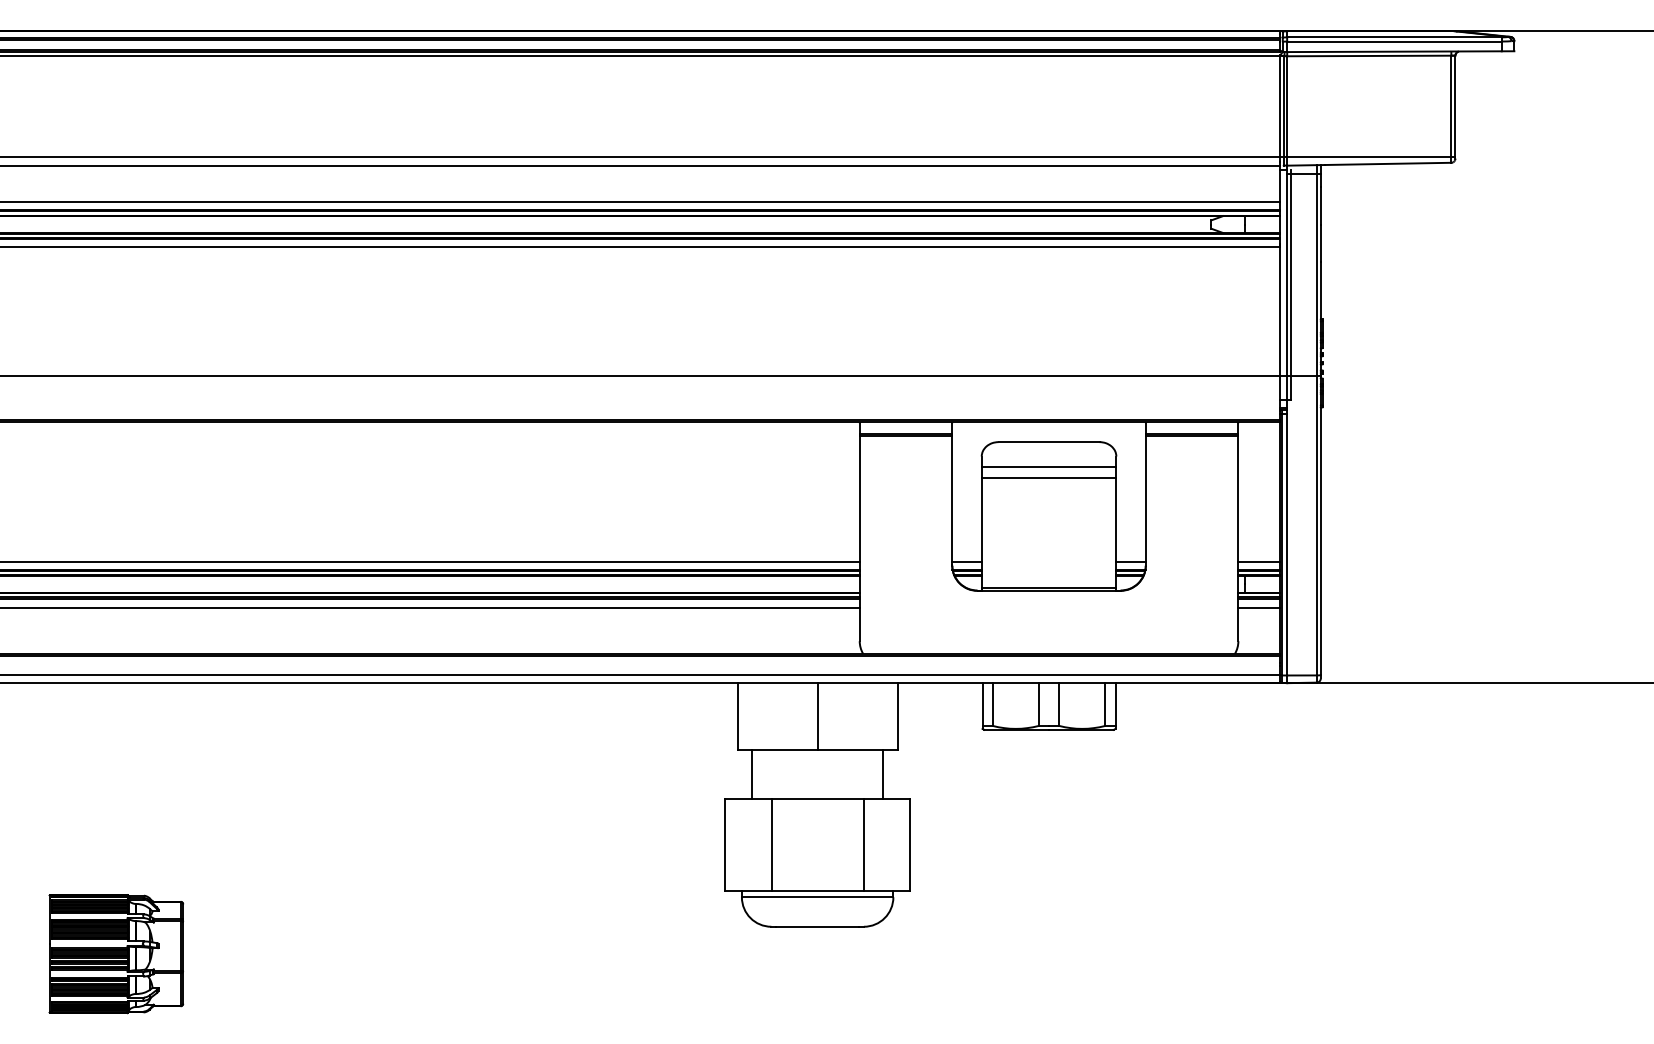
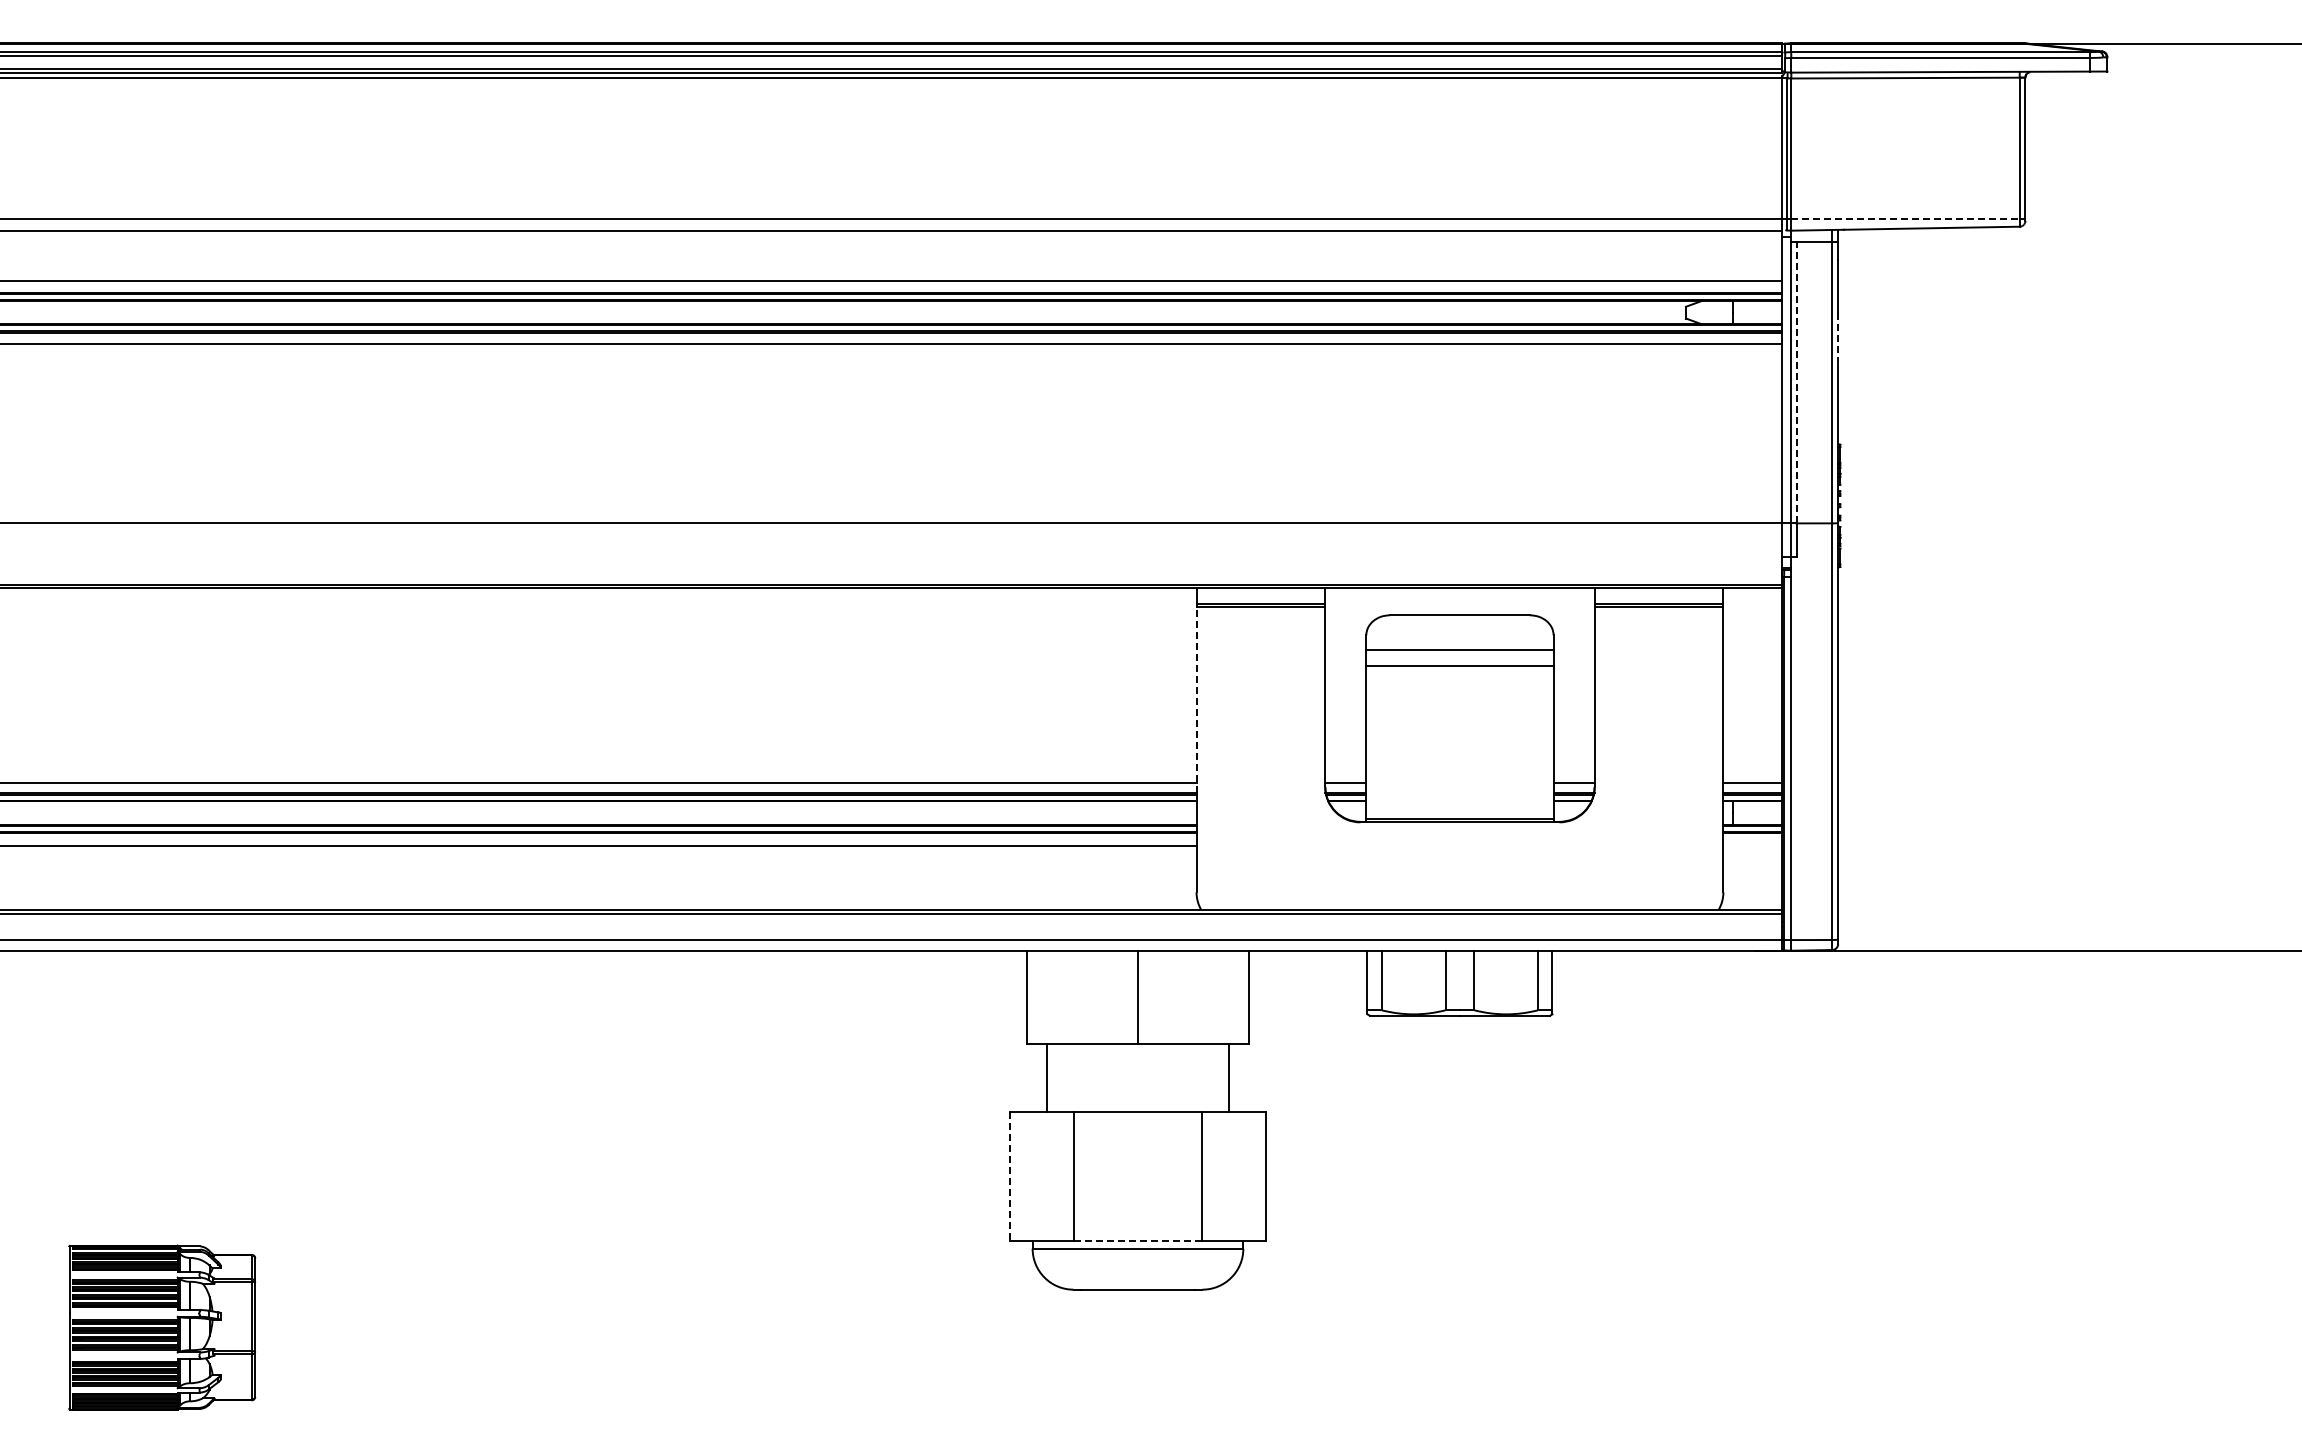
line: (1369, 156) -> (1906, 218), solid -> dashed
line: (1321, 243) -> (1838, 339), solid -> dashed
line: (1290, 272) -> (1796, 379), solid -> dashed
line: (859, 502) -> (1196, 699), solid -> dashed
line: (1259, 607) -> (1752, 845), removed
line: (725, 845) -> (1009, 1176), solid -> dashed
line: (817, 891) -> (1137, 1240), solid -> dashed

